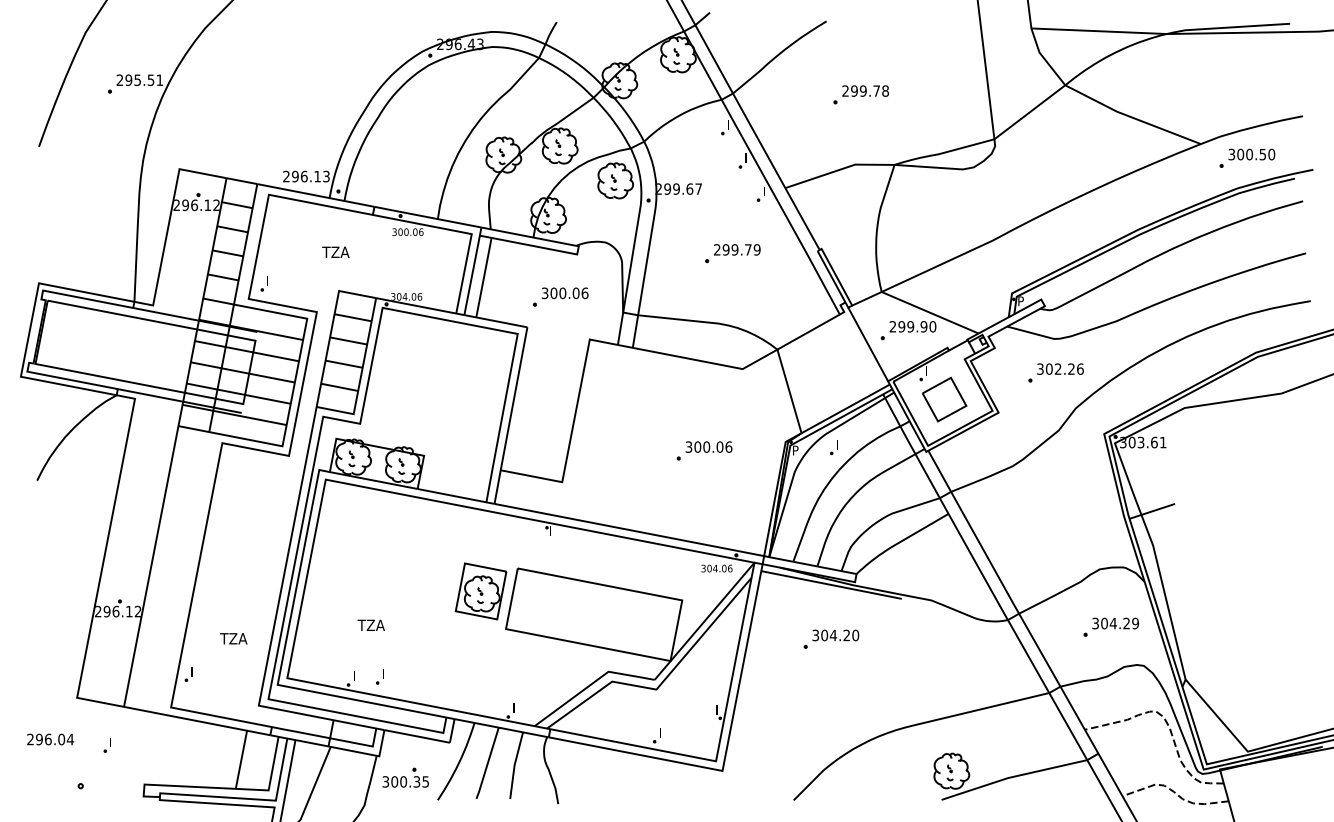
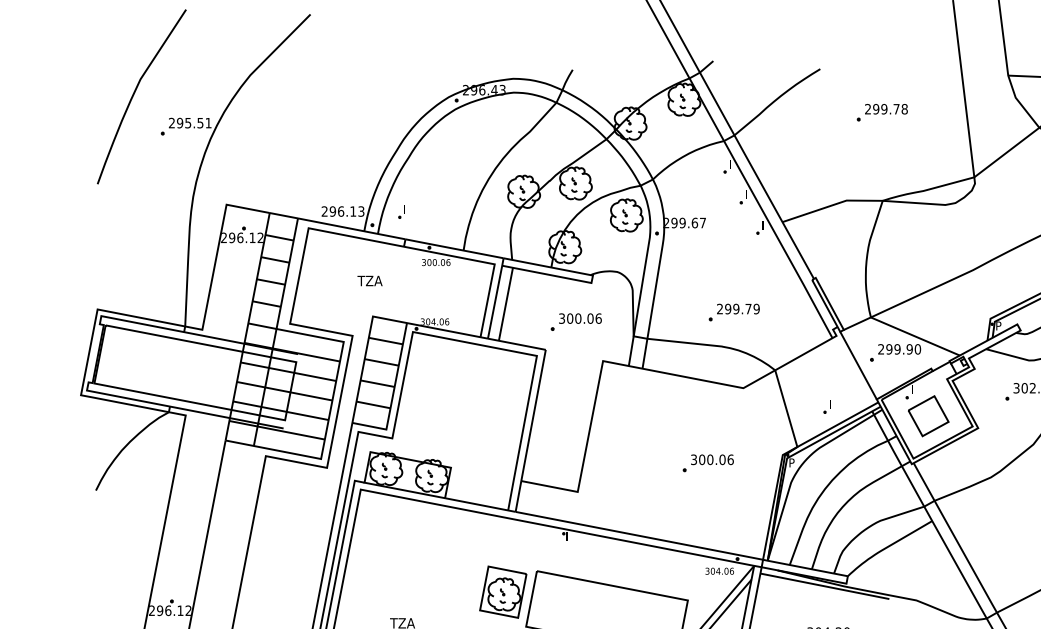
part: (860, 94) -> (881, 112), moved
part: (732, 253) -> (733, 312), moved
part: (263, 283) -> (400, 211), moved
part: (833, 447) -> (826, 406), moved

